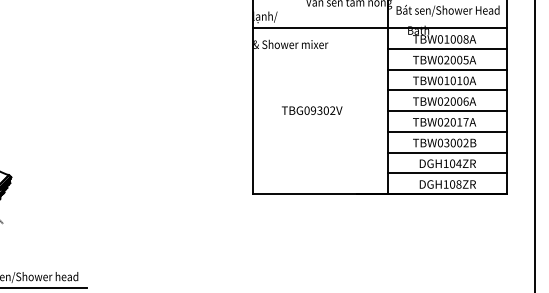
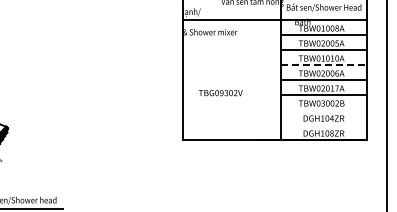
line: (448, 90) -> (324, 65), solid -> dashed
text: (311, 111) -> (220, 93), moved
line: (447, 152) -> (323, 110), removed
line: (447, 173) -> (323, 125), removed

